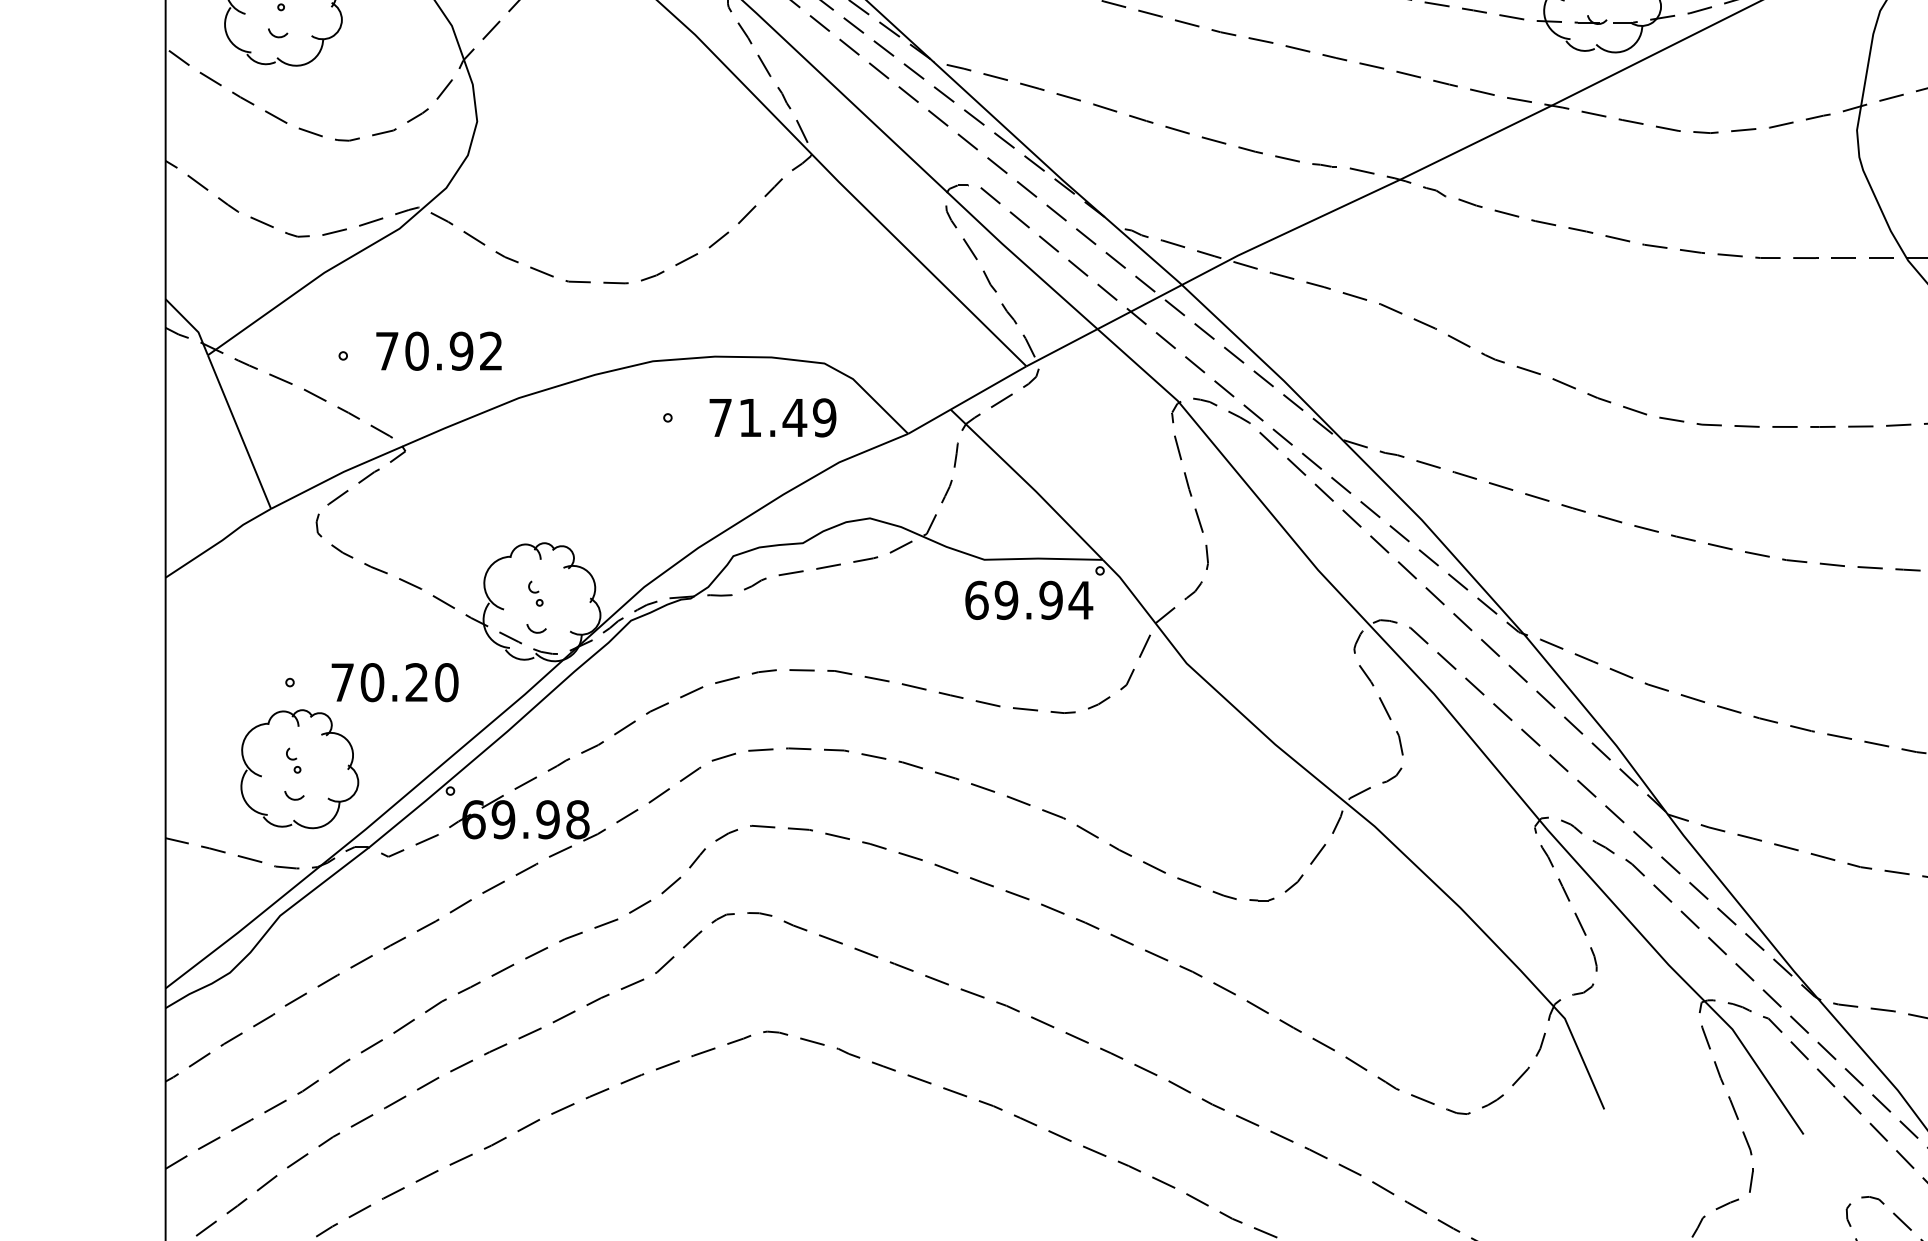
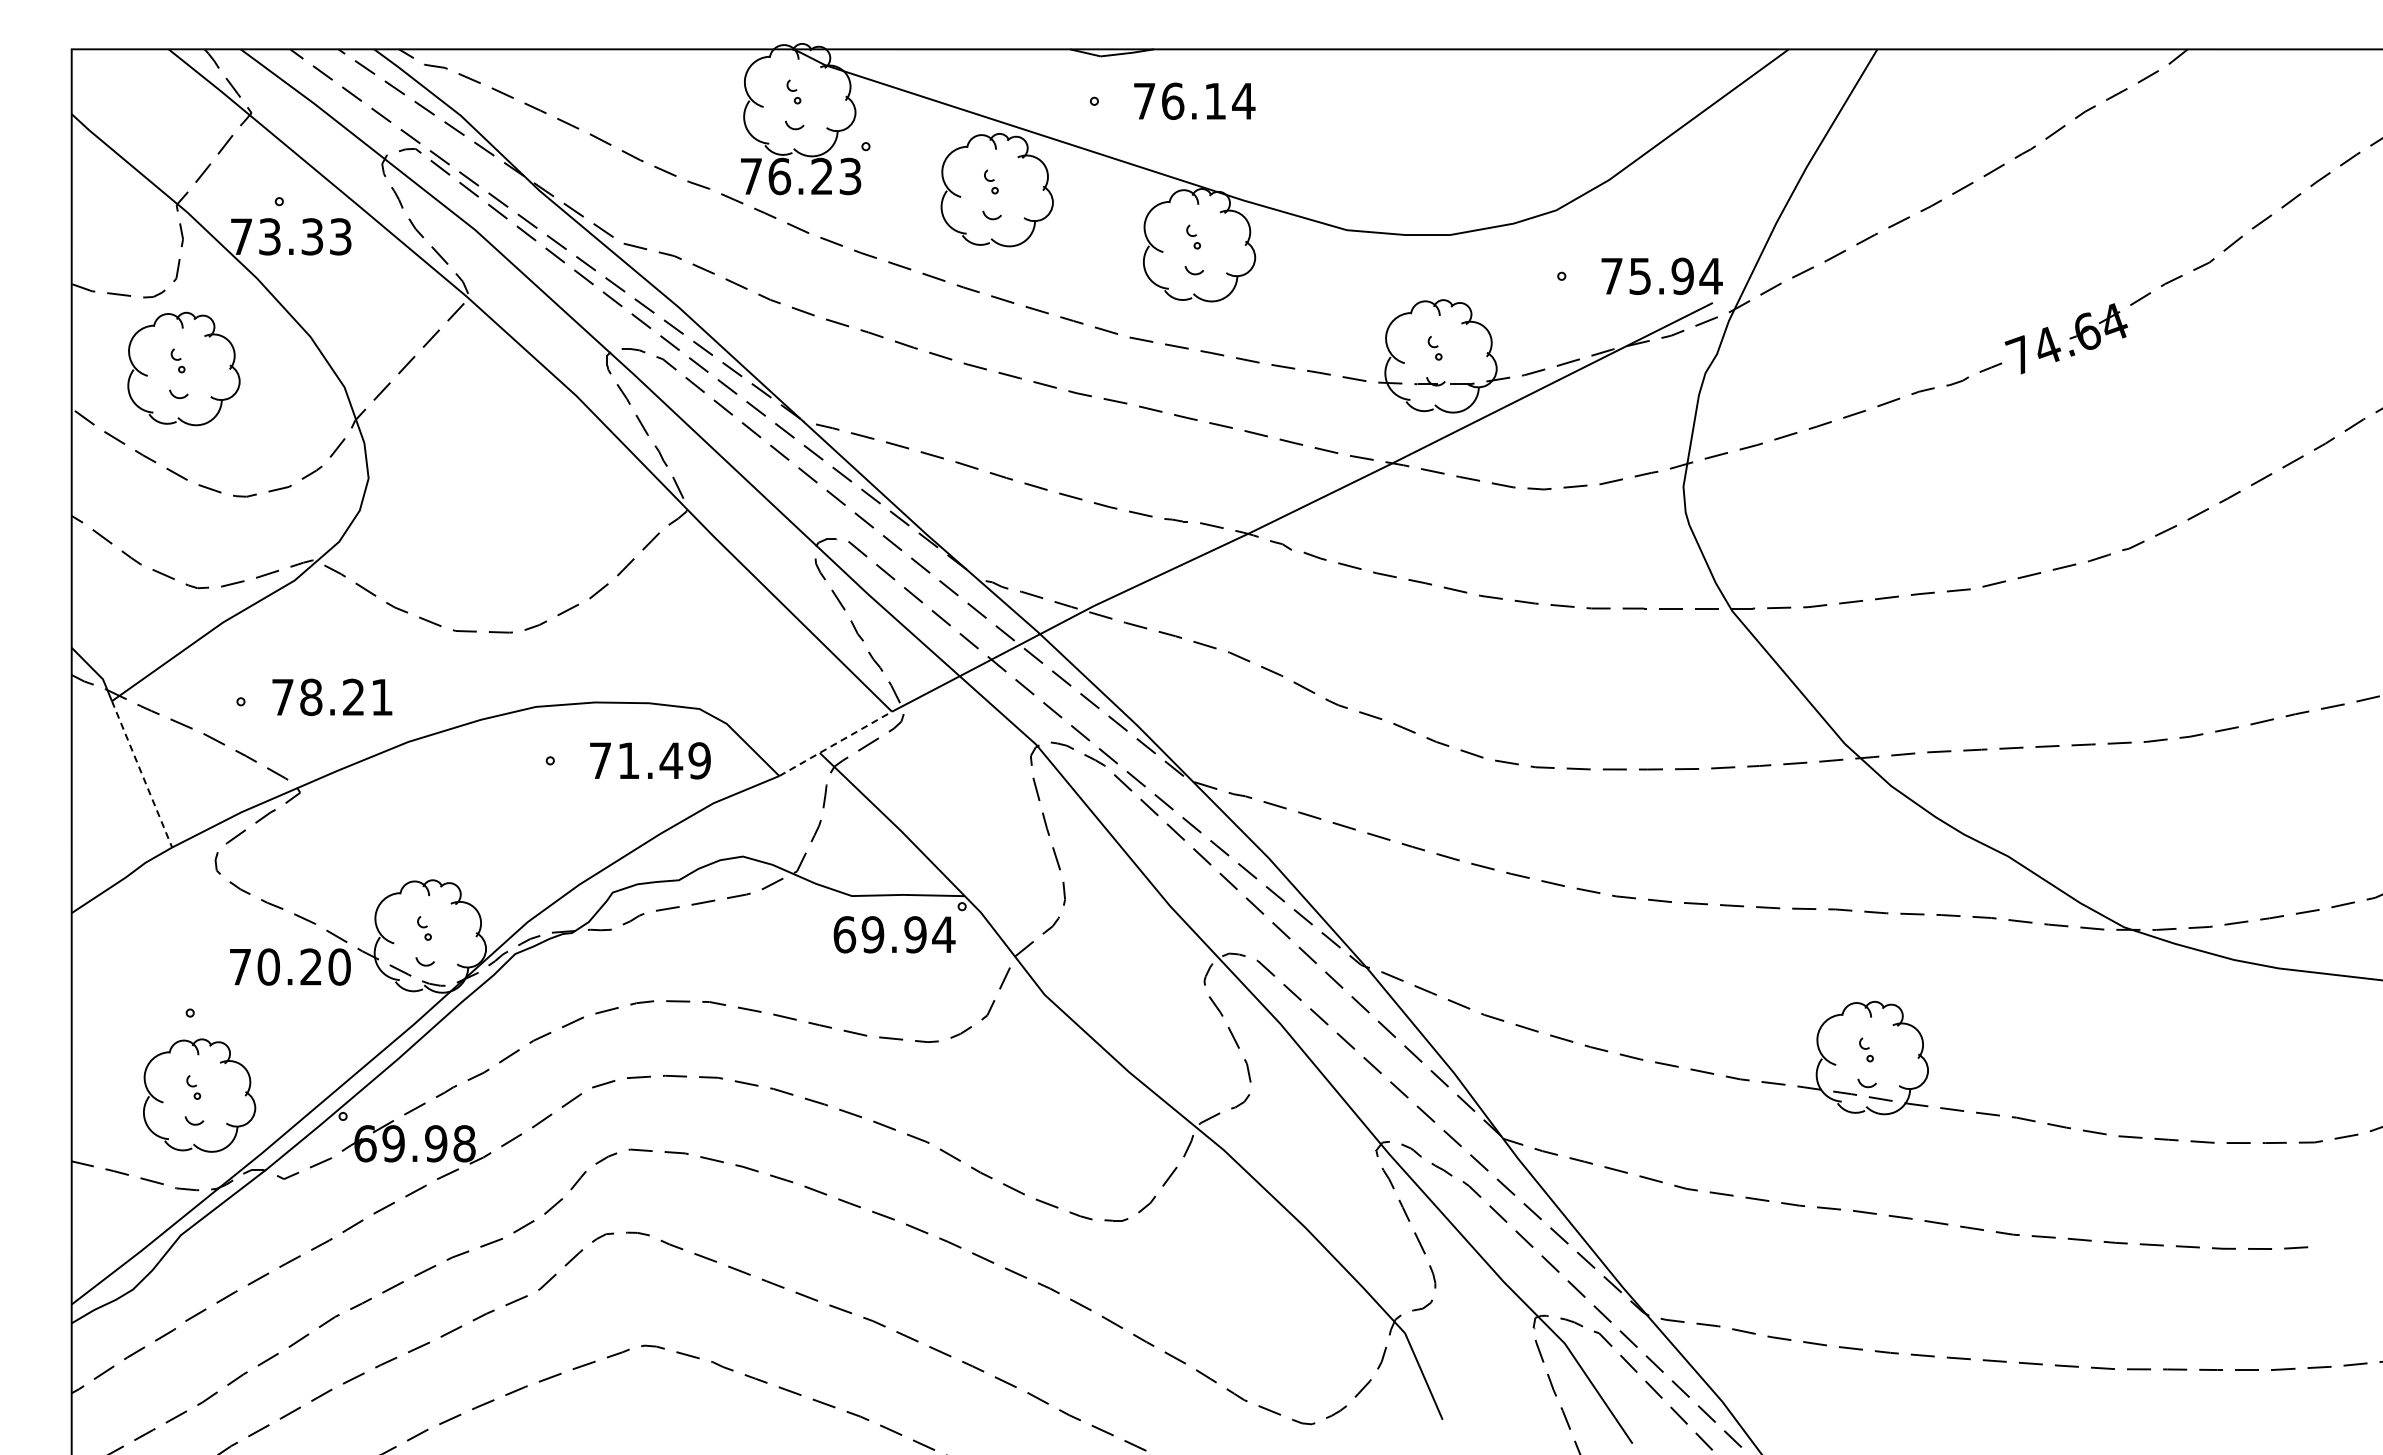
text: (454, 351) -> (346, 697), 70.92 -> 78.21
line: (967, 399) -> (835, 743), solid -> dashed
line: (239, 432) -> (142, 774), solid -> dashed
text: (395, 681) -> (290, 966), moved

